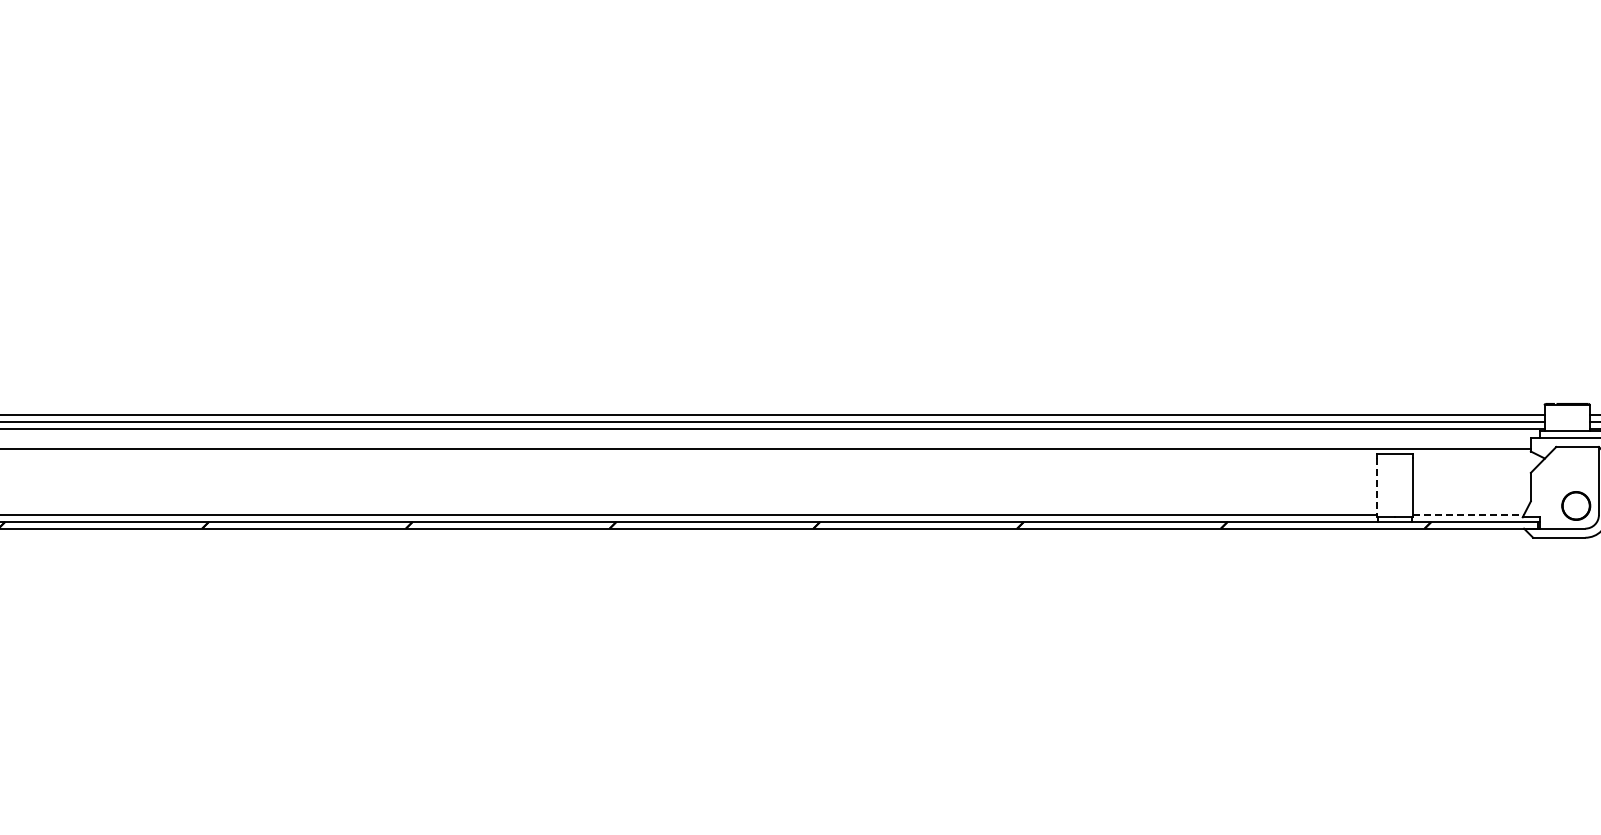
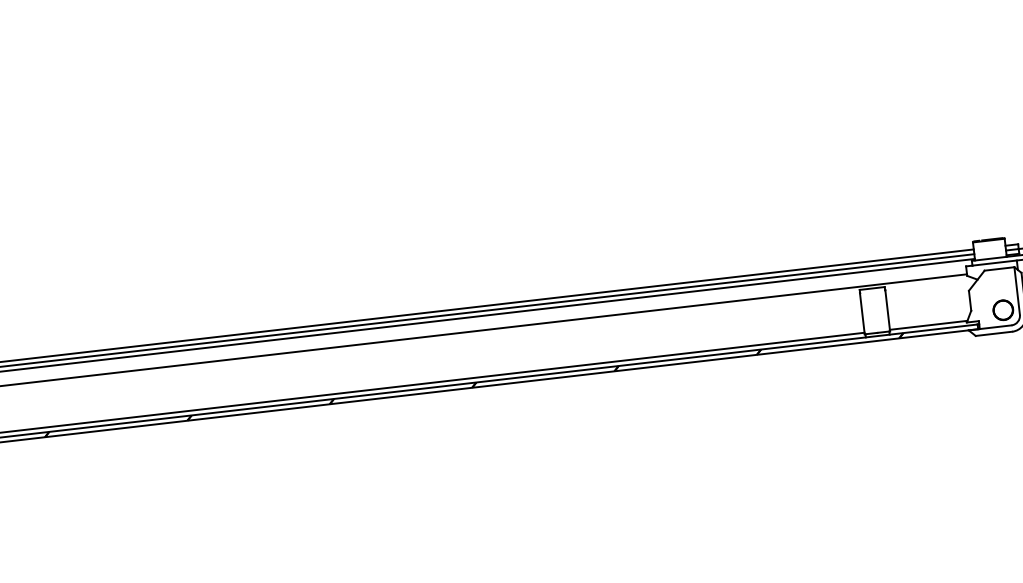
line: (1376, 488) -> (862, 314), dashed -> solid
line: (1468, 515) -> (928, 325), dashed -> solid

